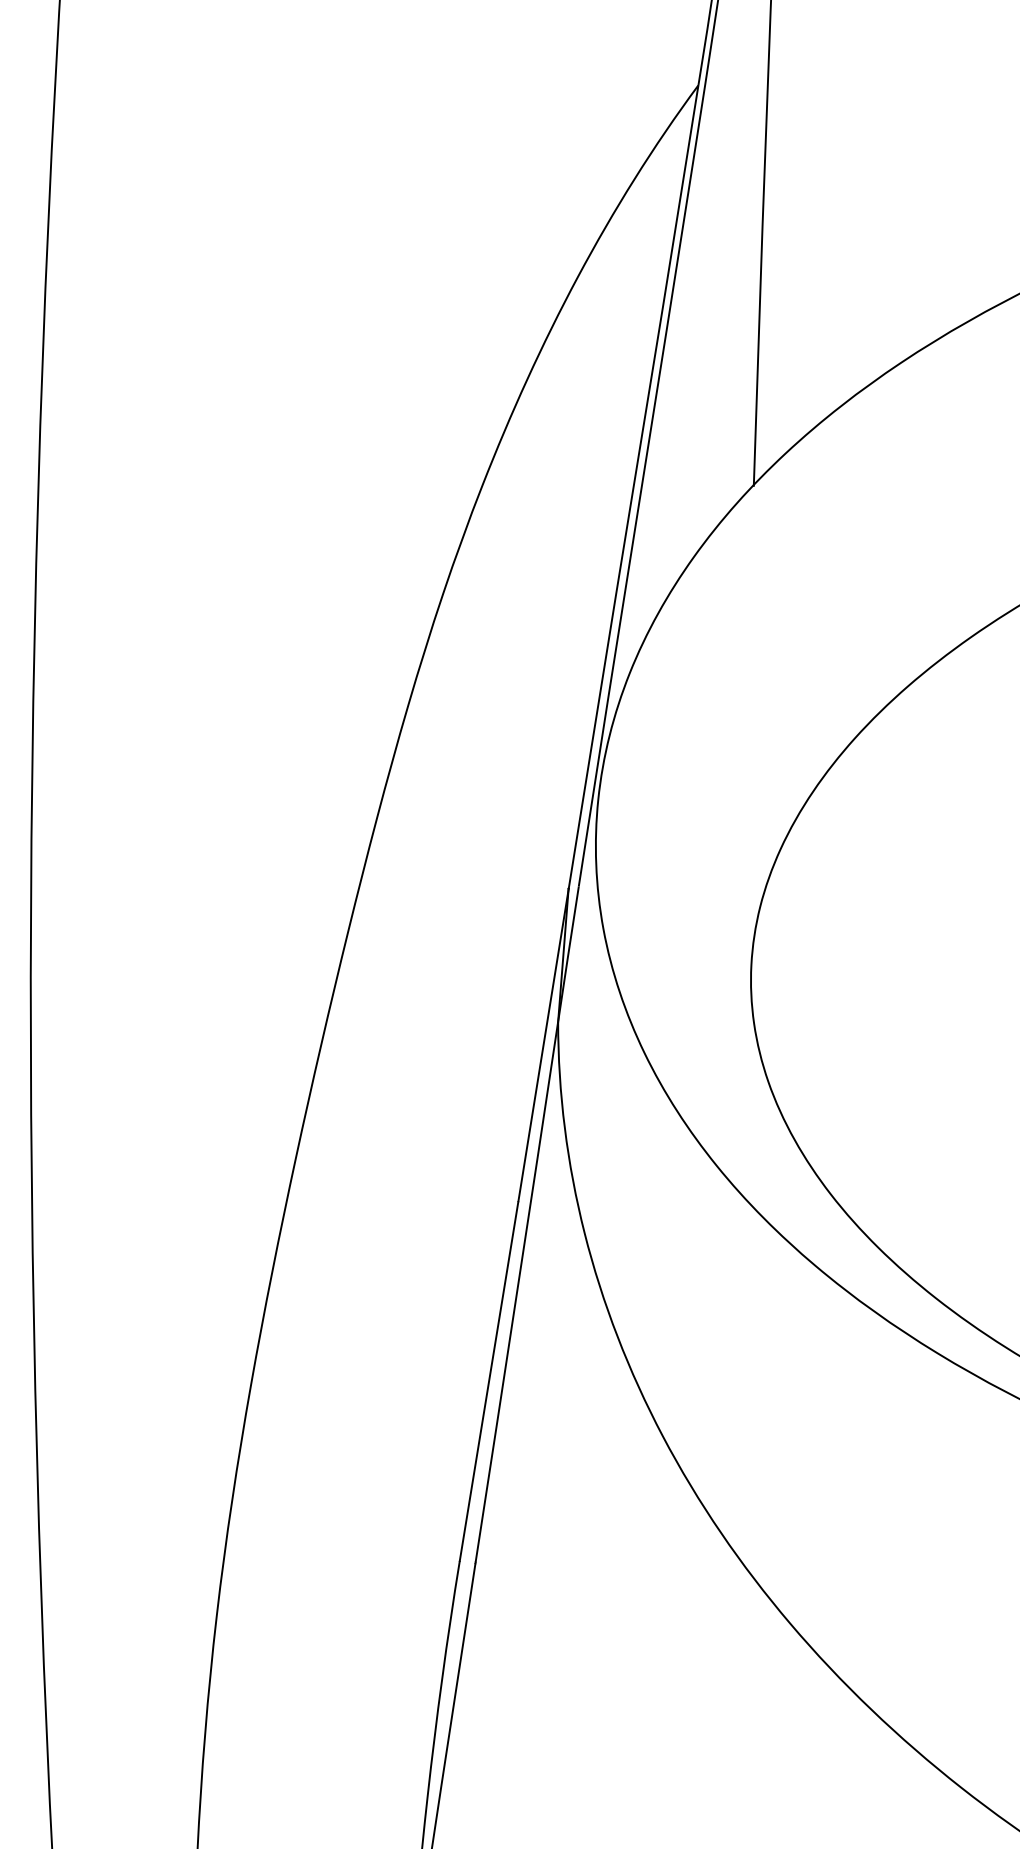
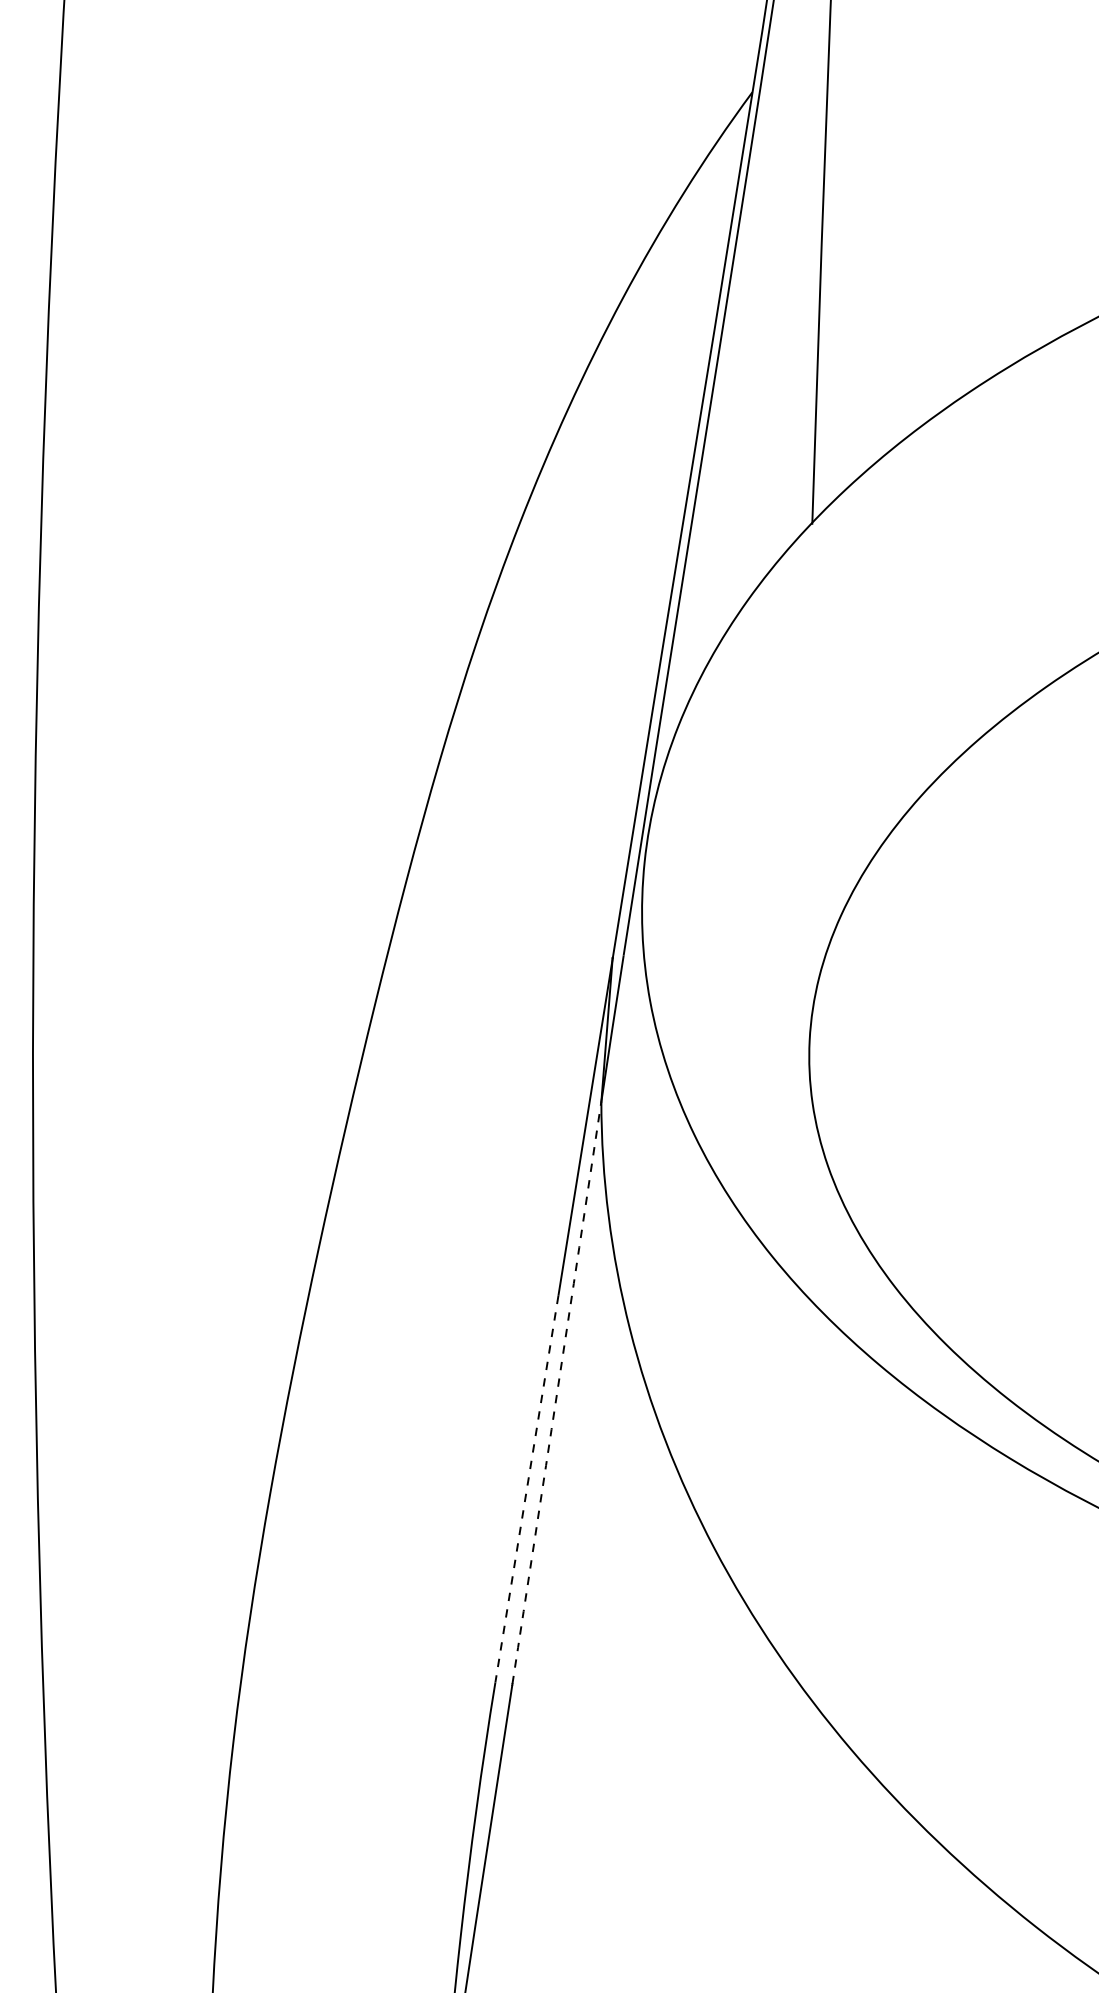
arc: (517, 1292) -> (557, 1393), solid -> dashed
line: (489, 1381) -> (527, 1489), solid -> dashed

